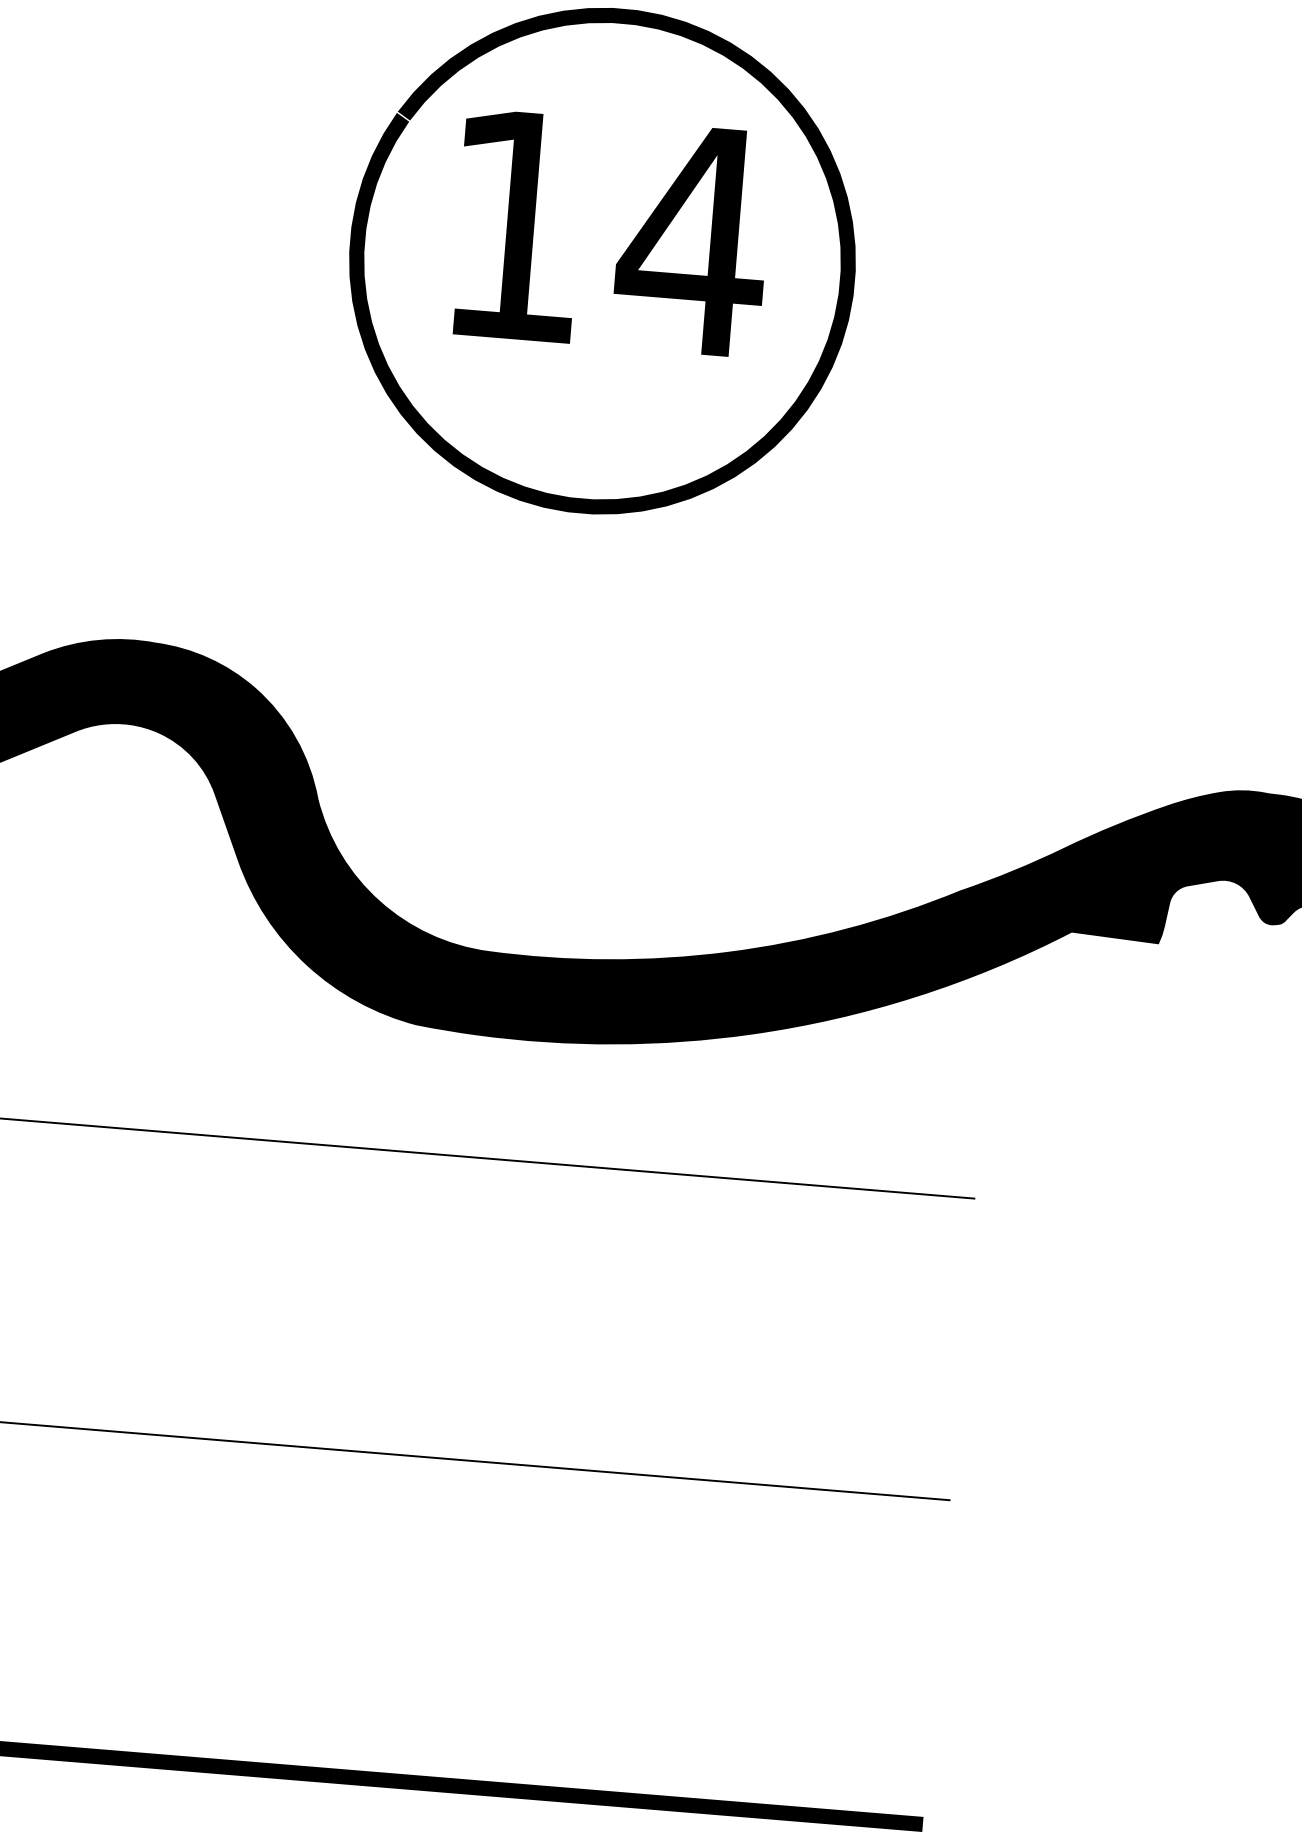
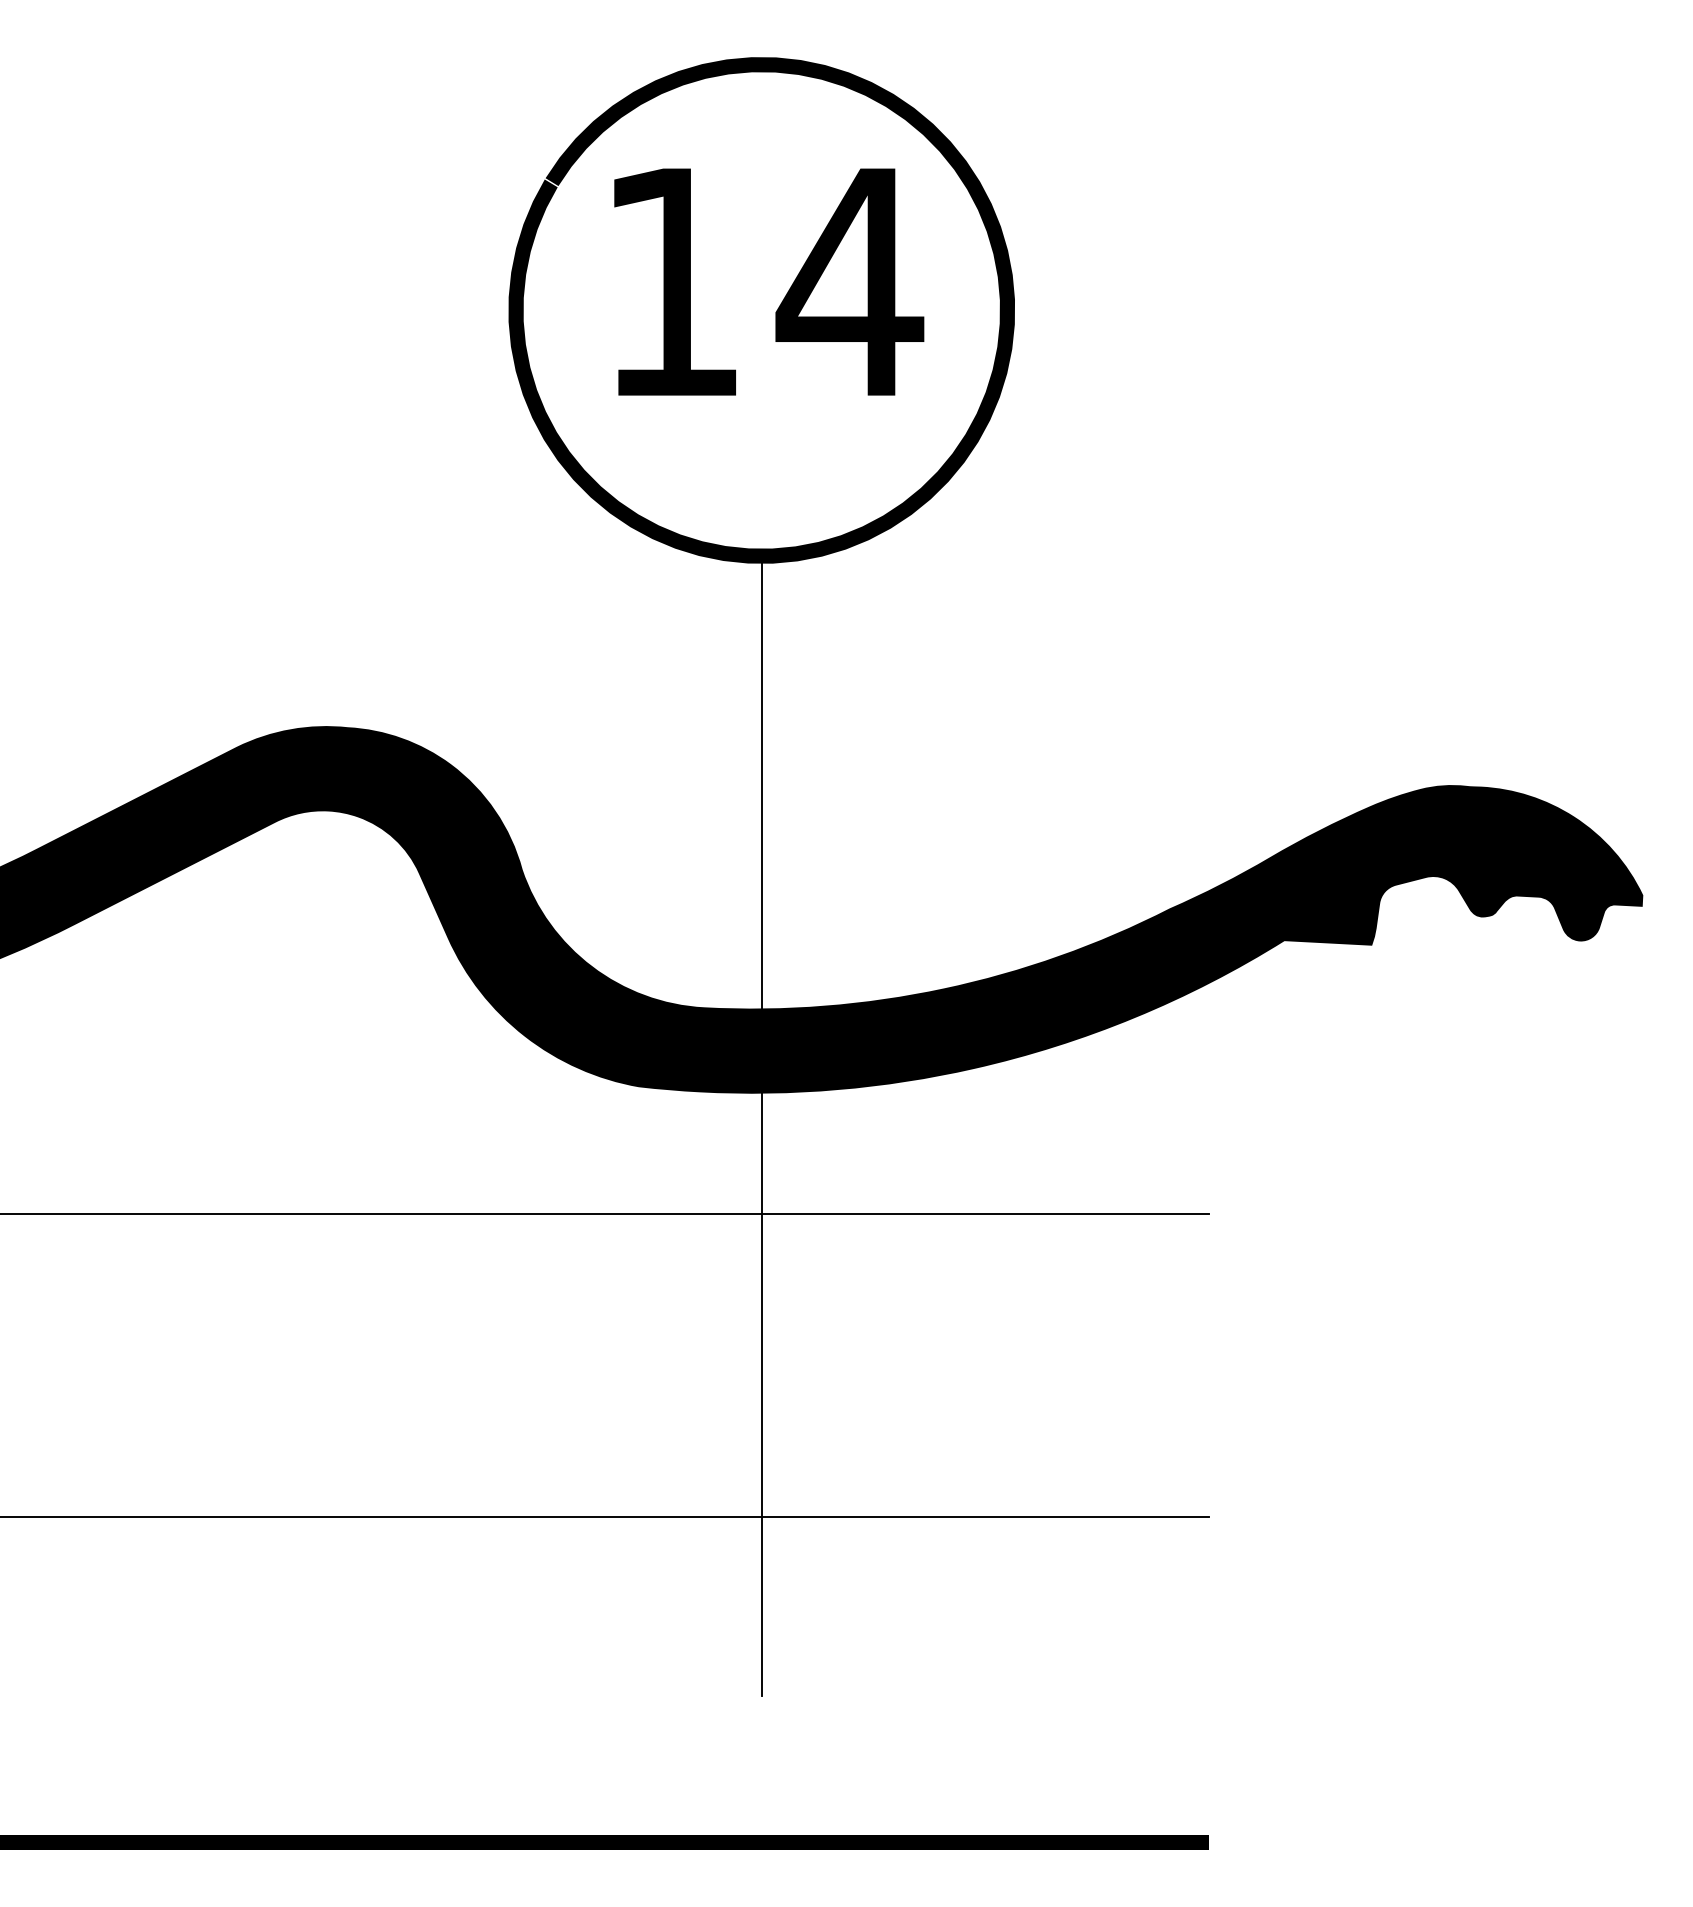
line: (535, 1073) -> (761, 1125), added

